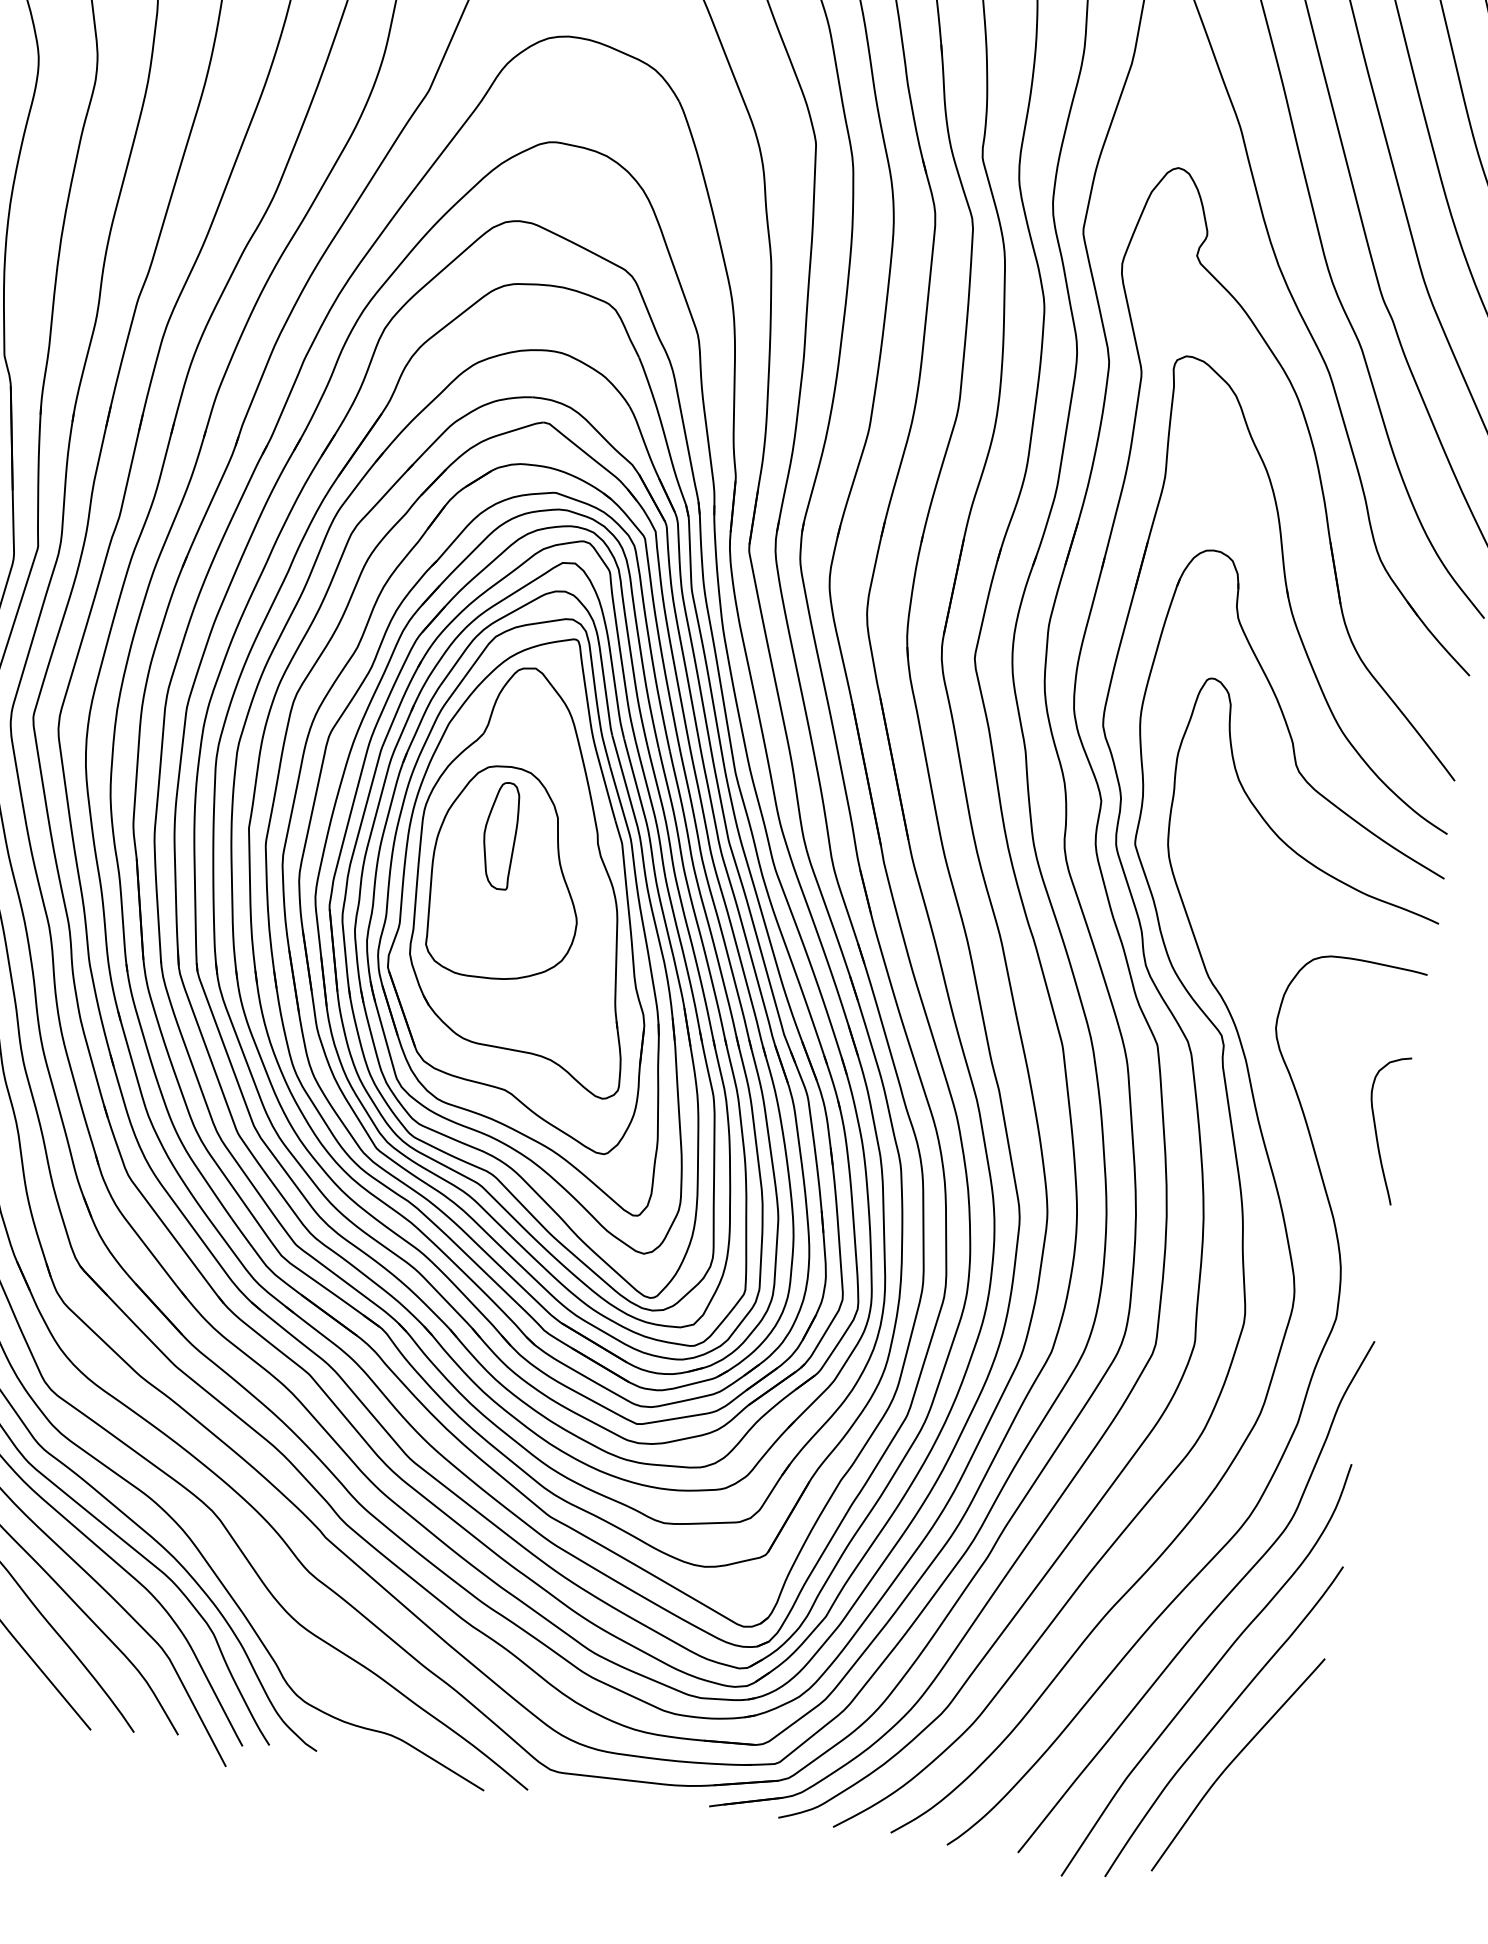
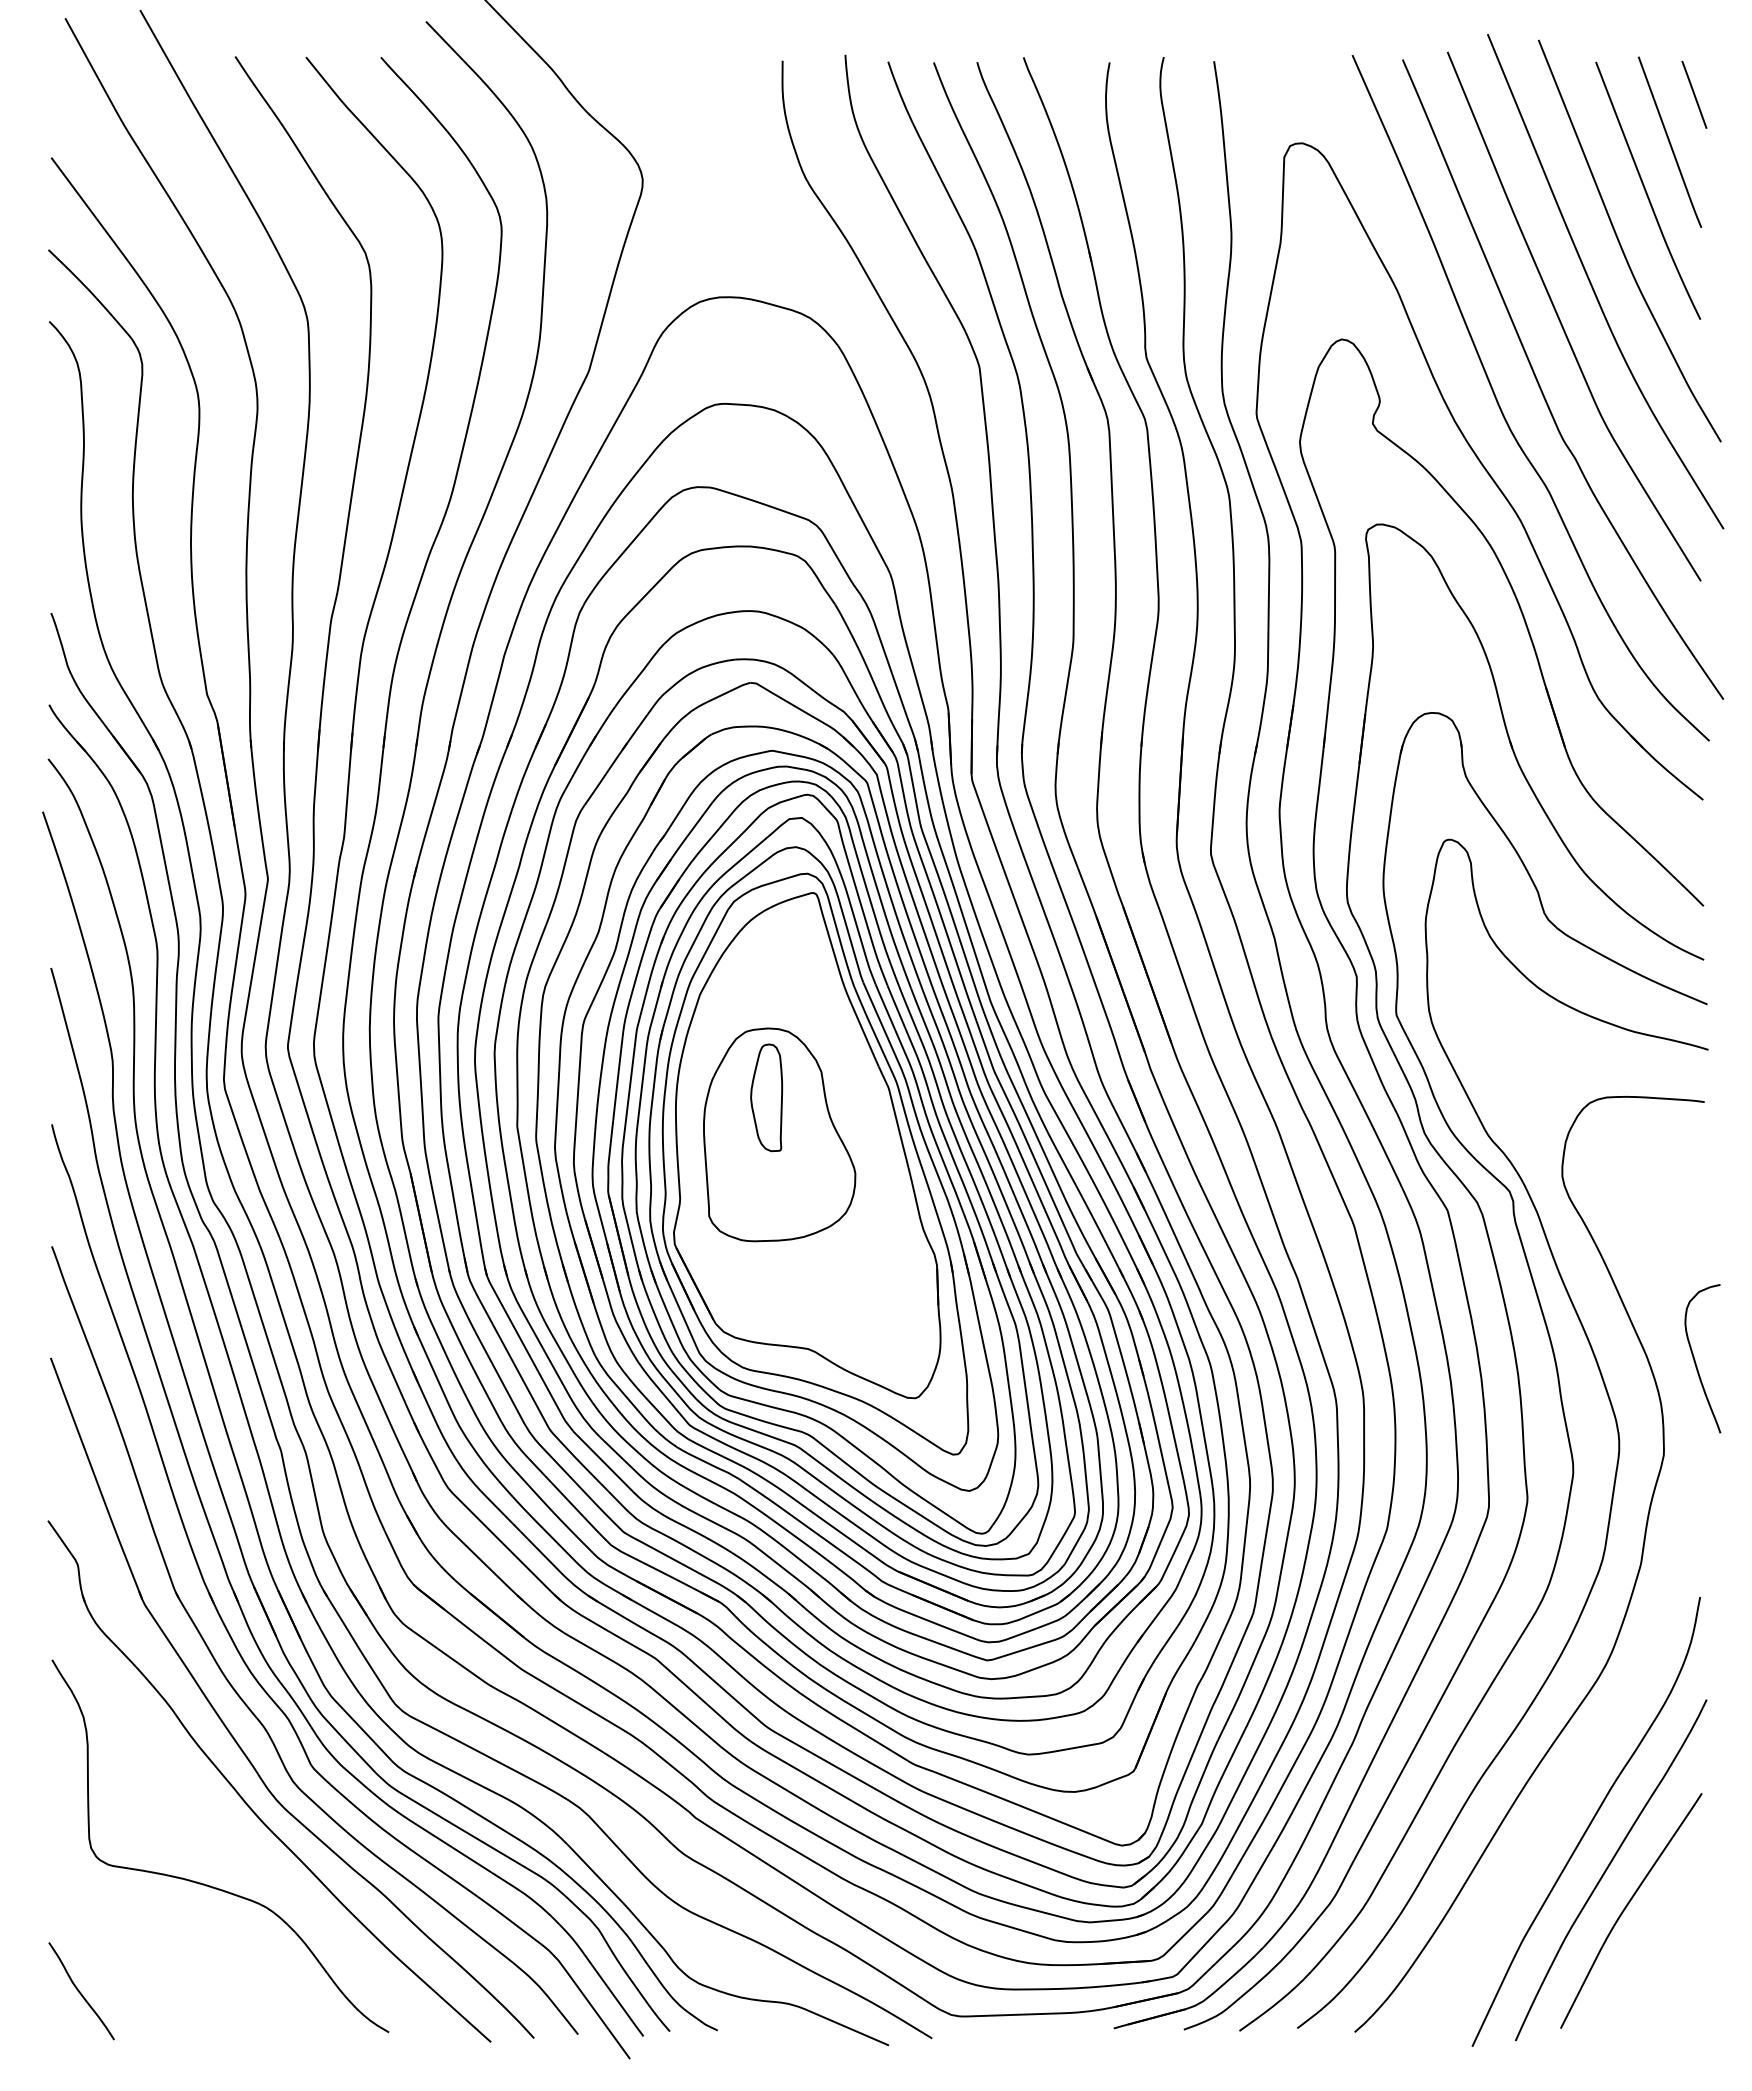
part: (531, 878) -> (804, 1135), removed
curve: (1376, 1128) -> (1695, 1359), moved
curve: (1212, 1611) -> (1583, 1762), removed

